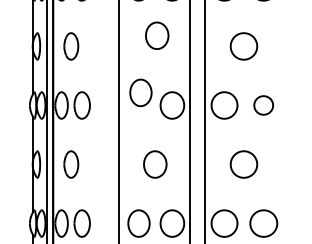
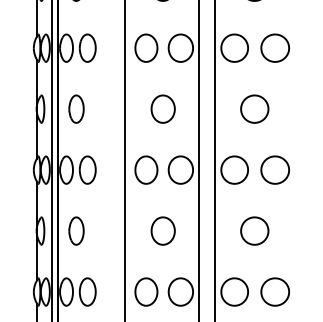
part: (156, 35) -> (162, 108), moved
part: (141, 92) -> (146, 169), moved
part: (263, 104) -> (274, 169), size x1.43

